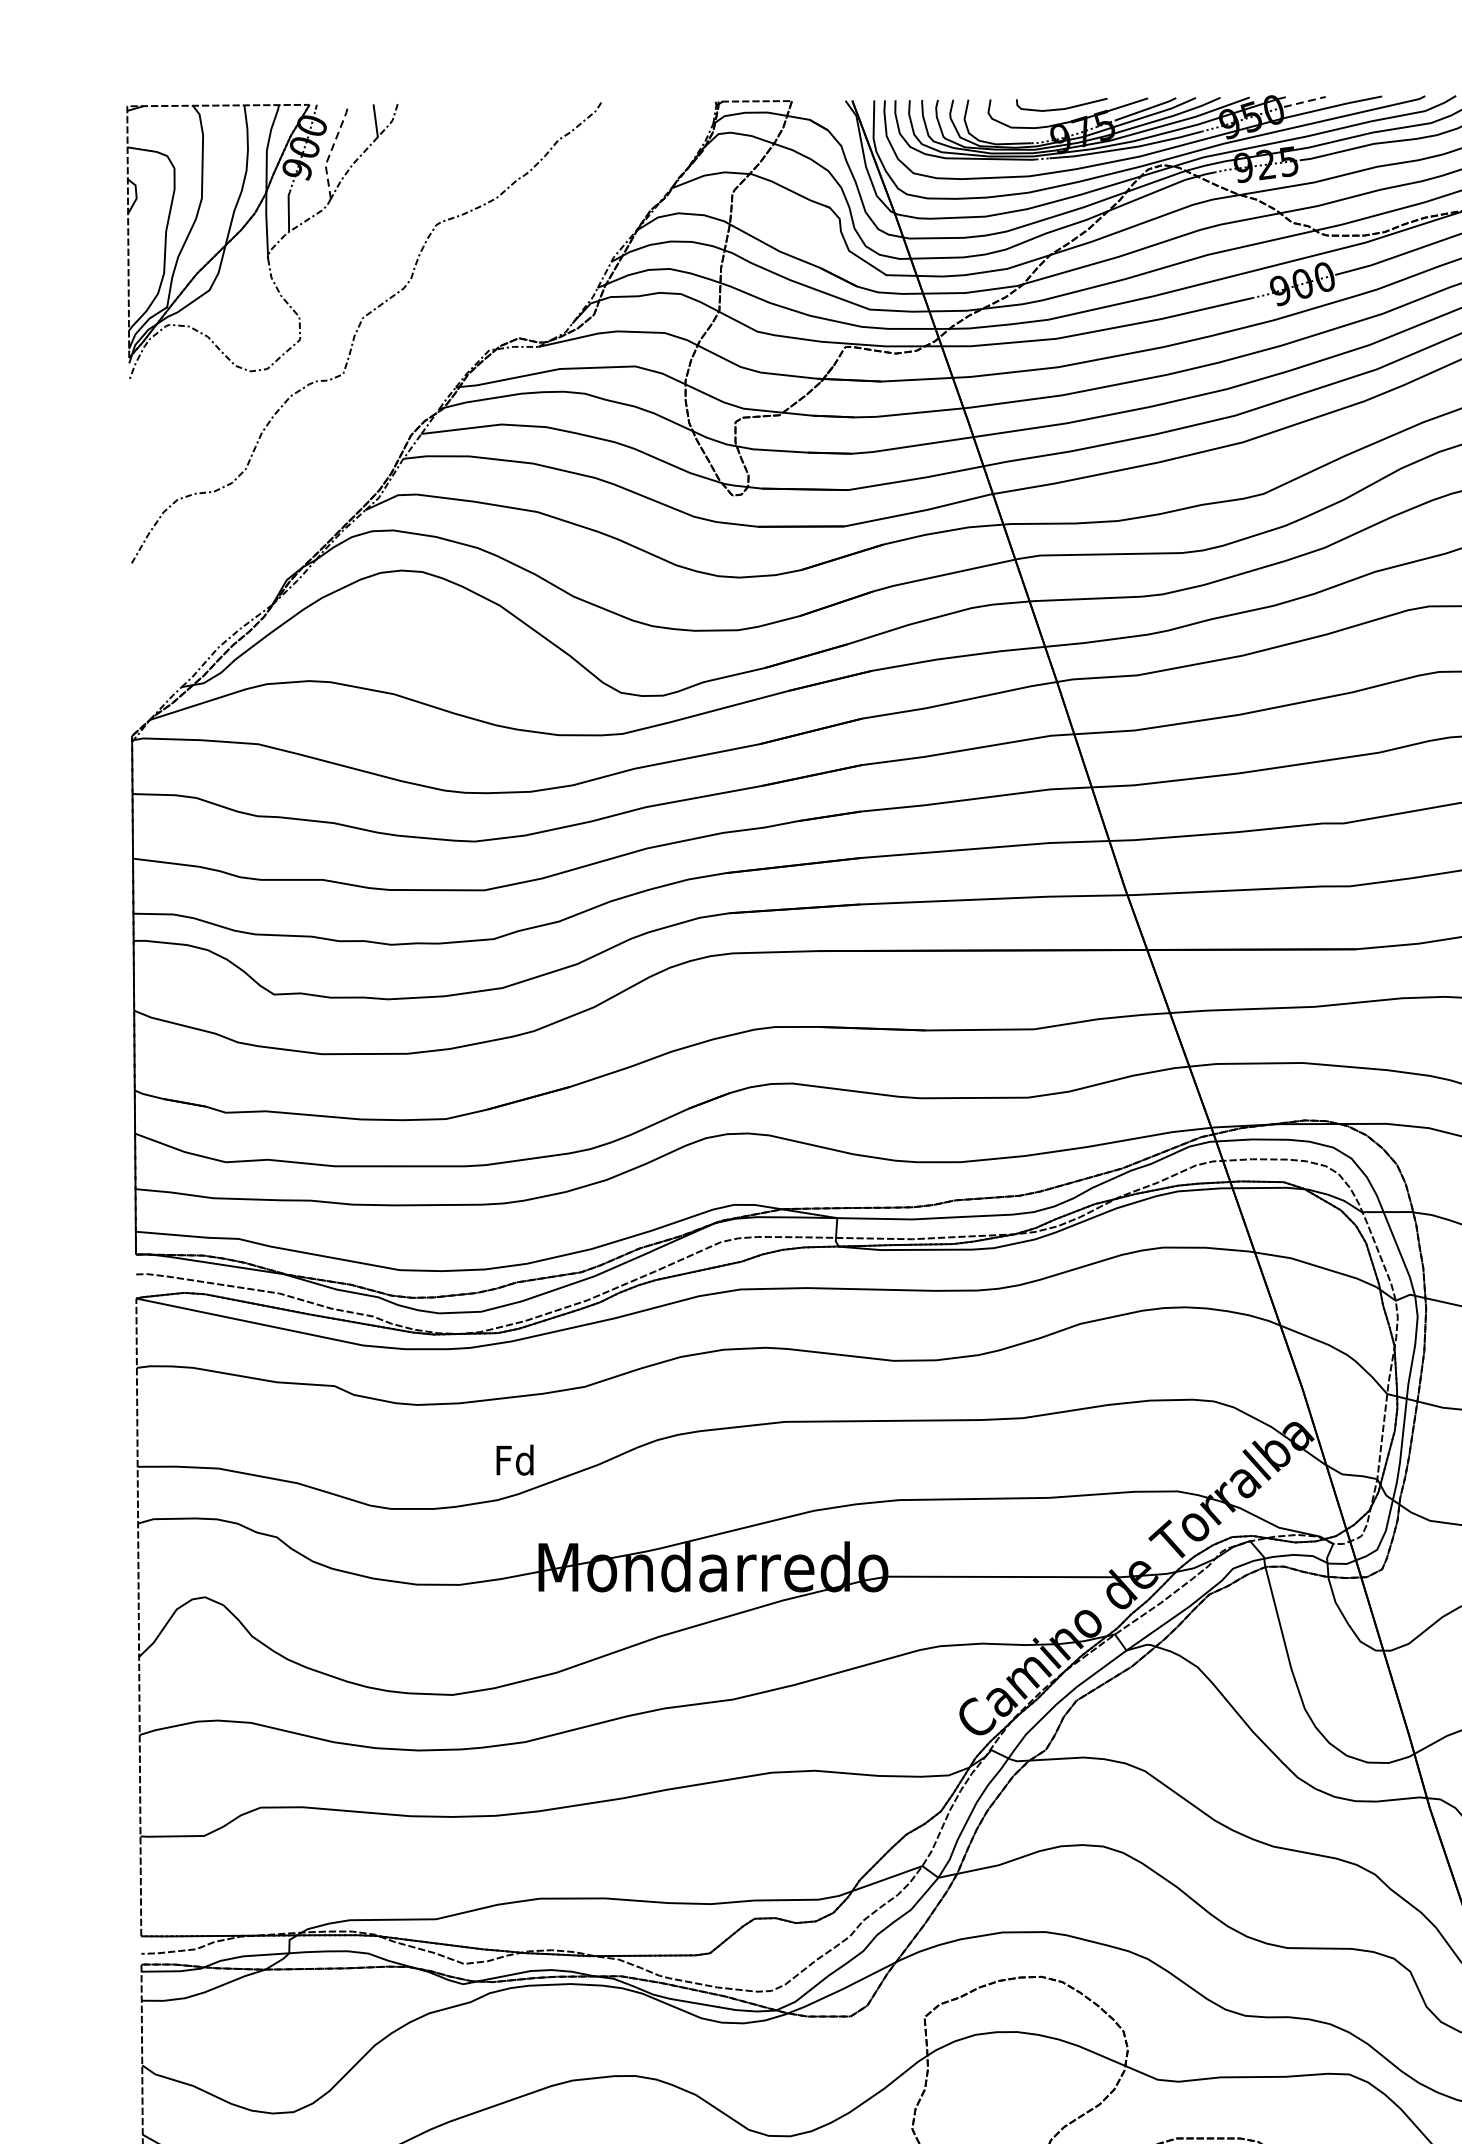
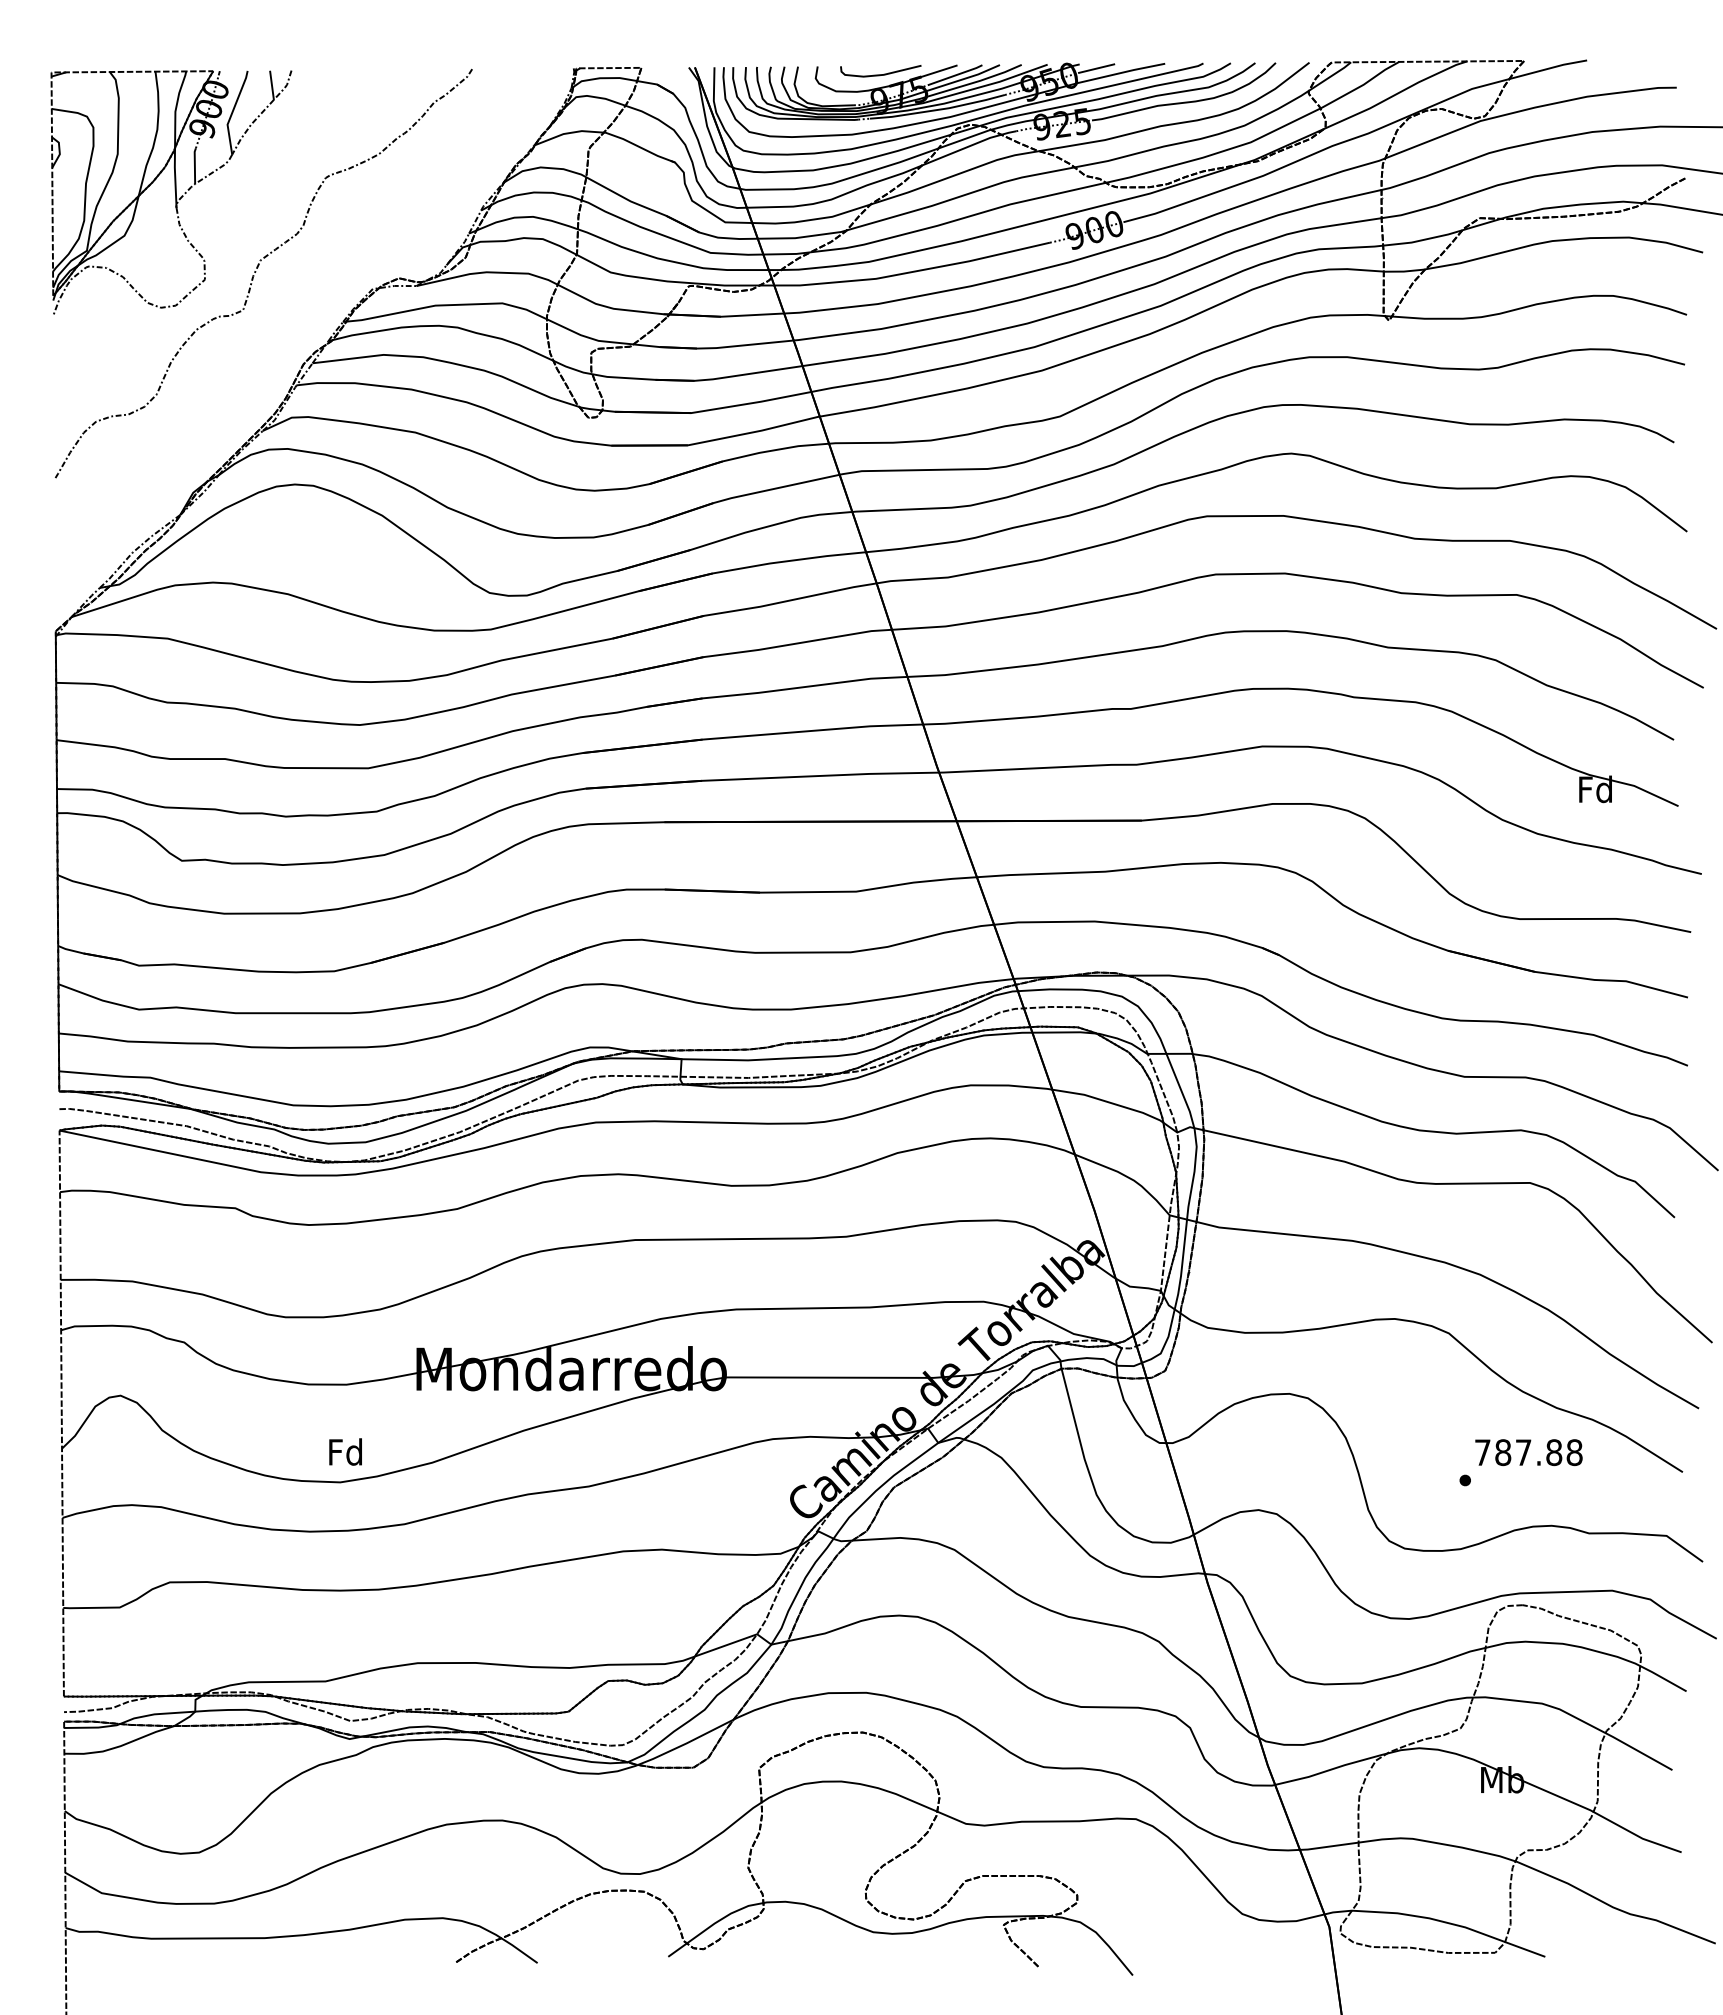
line: (1305, 101) -> (1097, 68), dashed -> solid
line: (331, 150) -> (232, 111), dashed -> solid
text: (514, 1459) -> (345, 1451), moved

